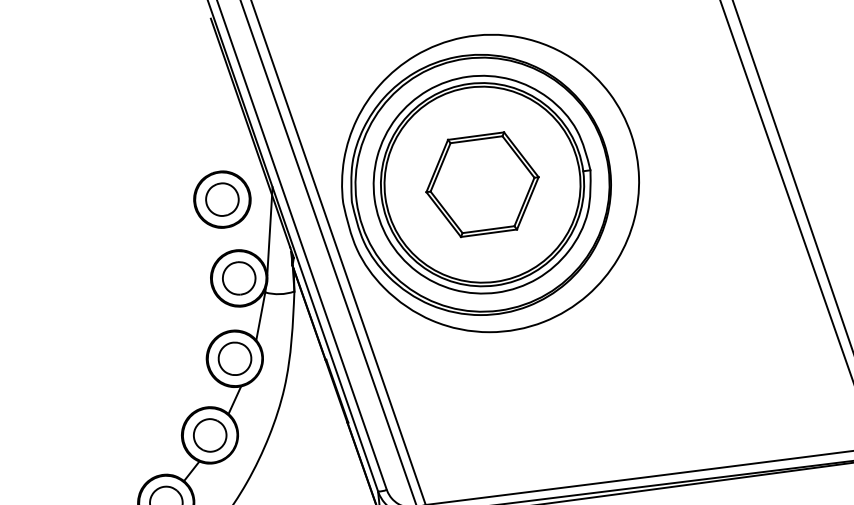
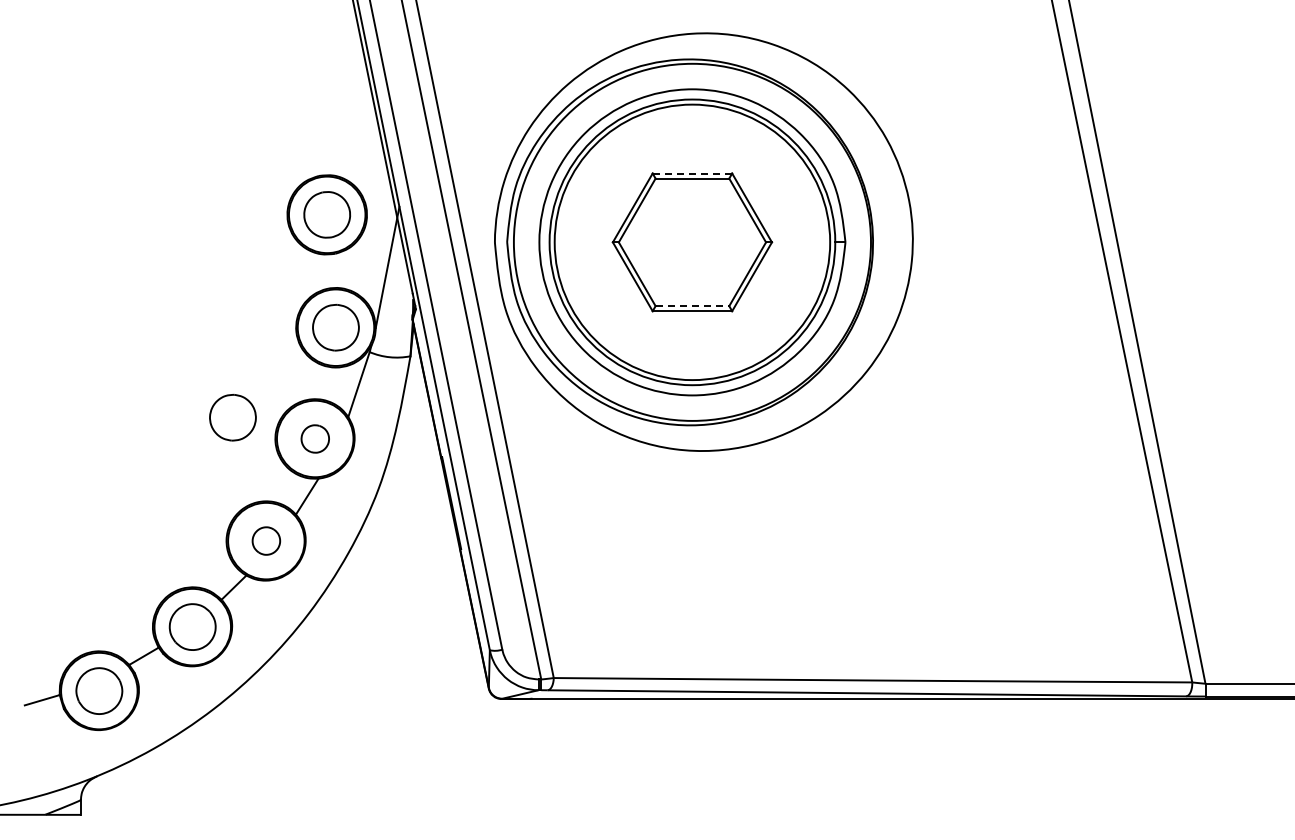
line: (476, 136) -> (692, 173), solid -> dashed
line: (488, 229) -> (692, 306), solid -> dashed
part: (174, 351) -> (232, 417), added
part: (235, 358) -> (315, 438), size x0.6
part: (210, 434) -> (266, 540), size x0.6

